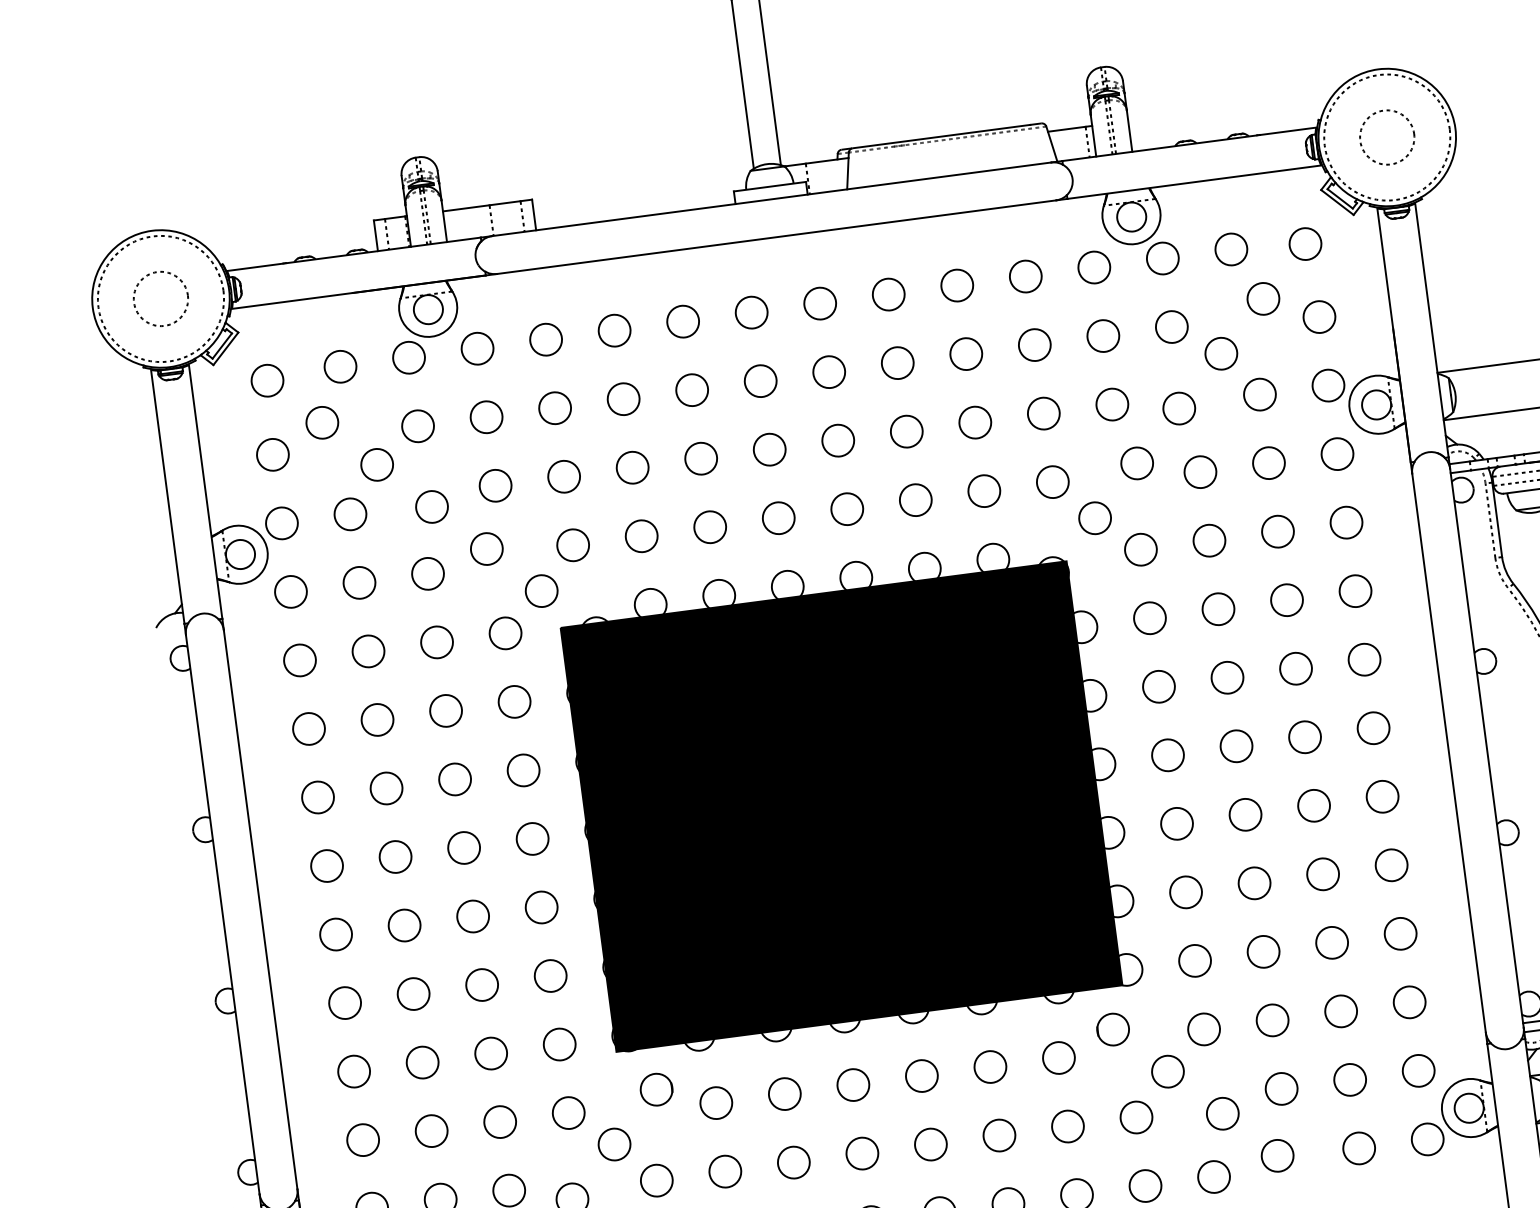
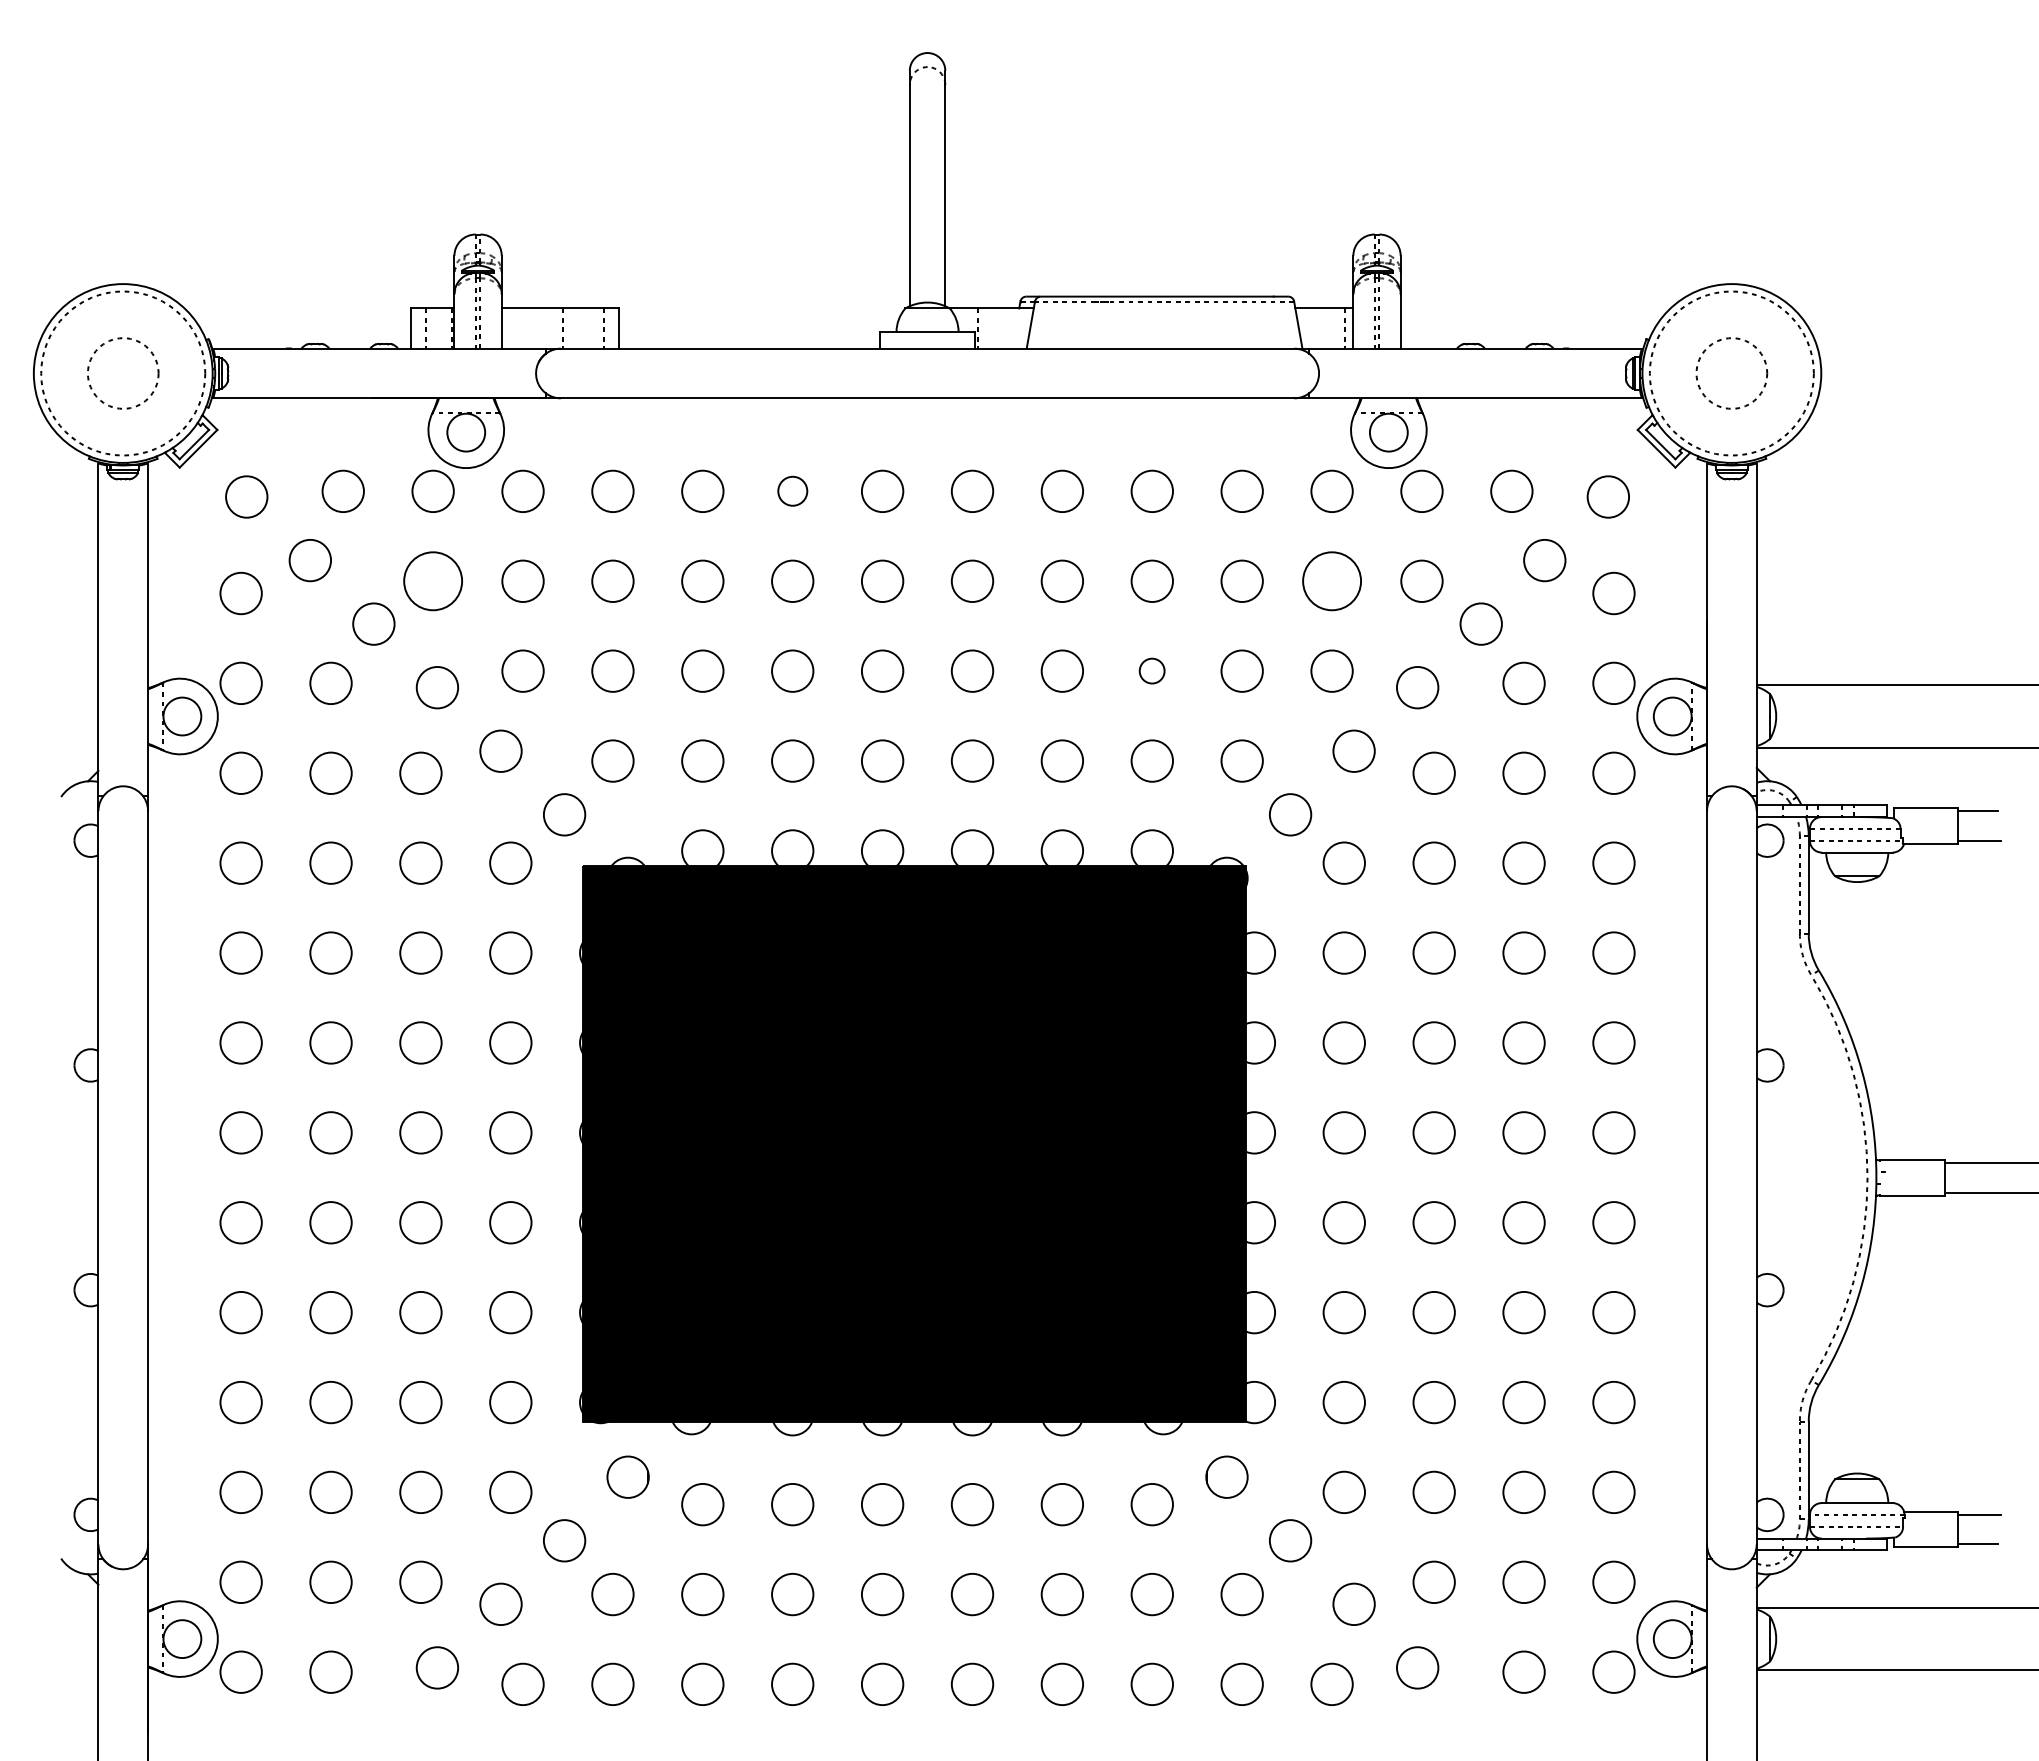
circle: (682, 321) -> (792, 490), size x0.7
circle: (1102, 335) -> (1331, 580), size x1.4
circle: (974, 422) -> (1151, 670), size x0.6
circle: (417, 425) -> (432, 580), size x1.4

